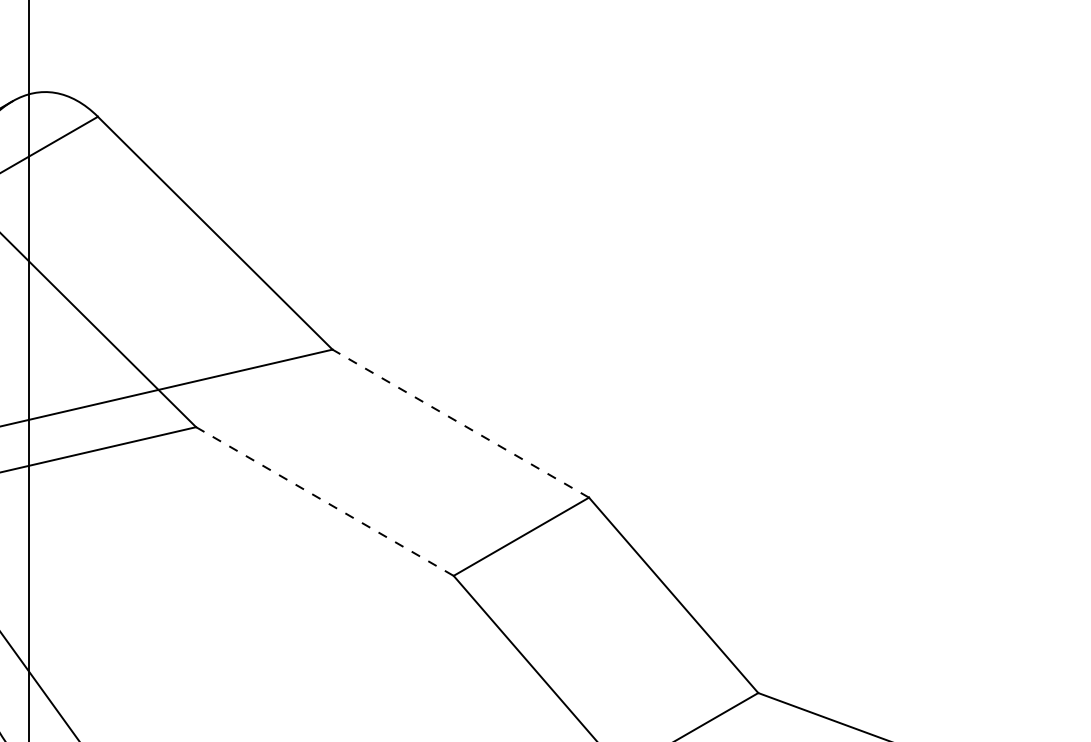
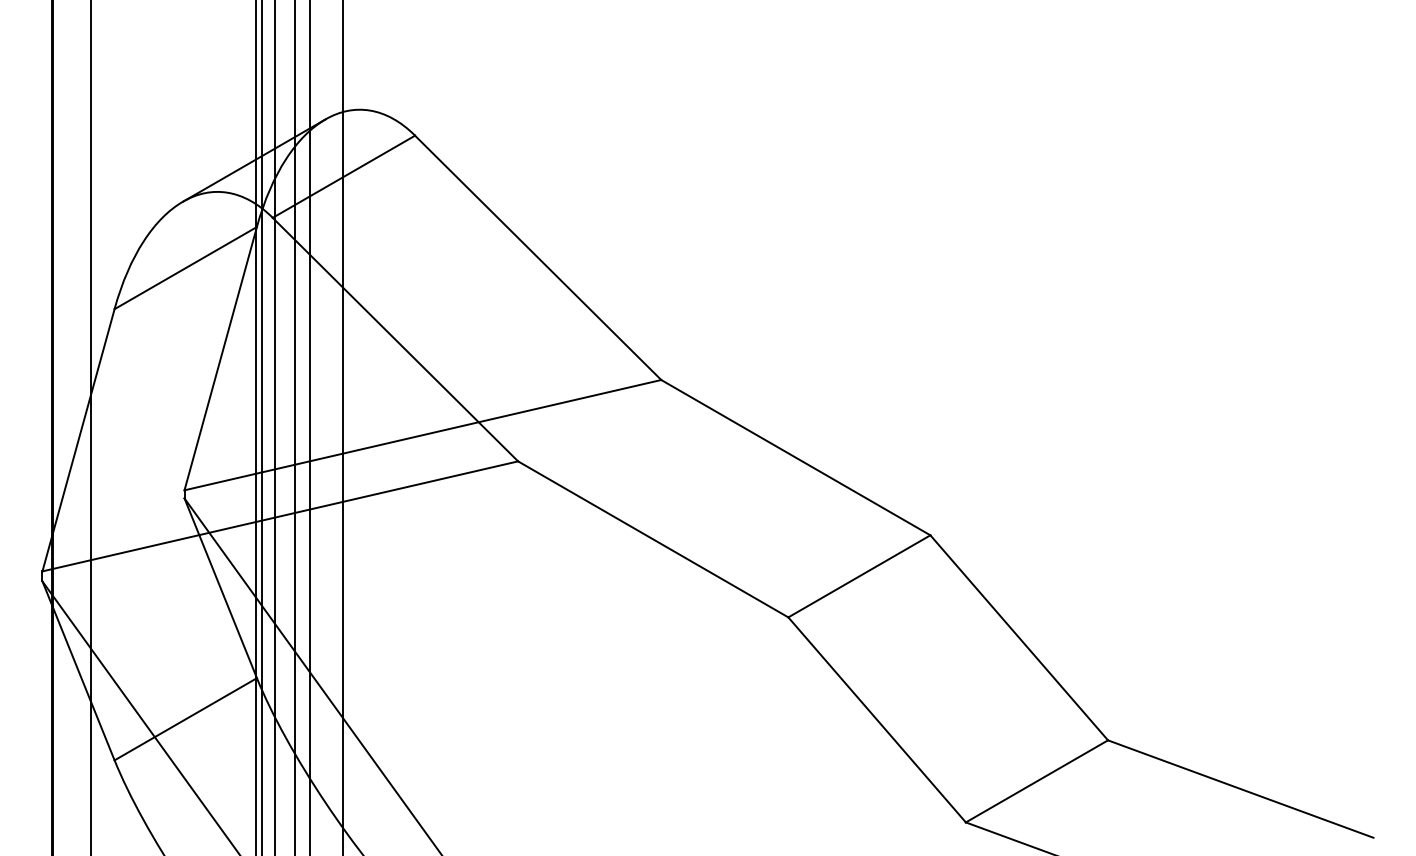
line: (460, 423) -> (795, 457), dashed -> solid
line: (325, 501) -> (653, 539), dashed -> solid

